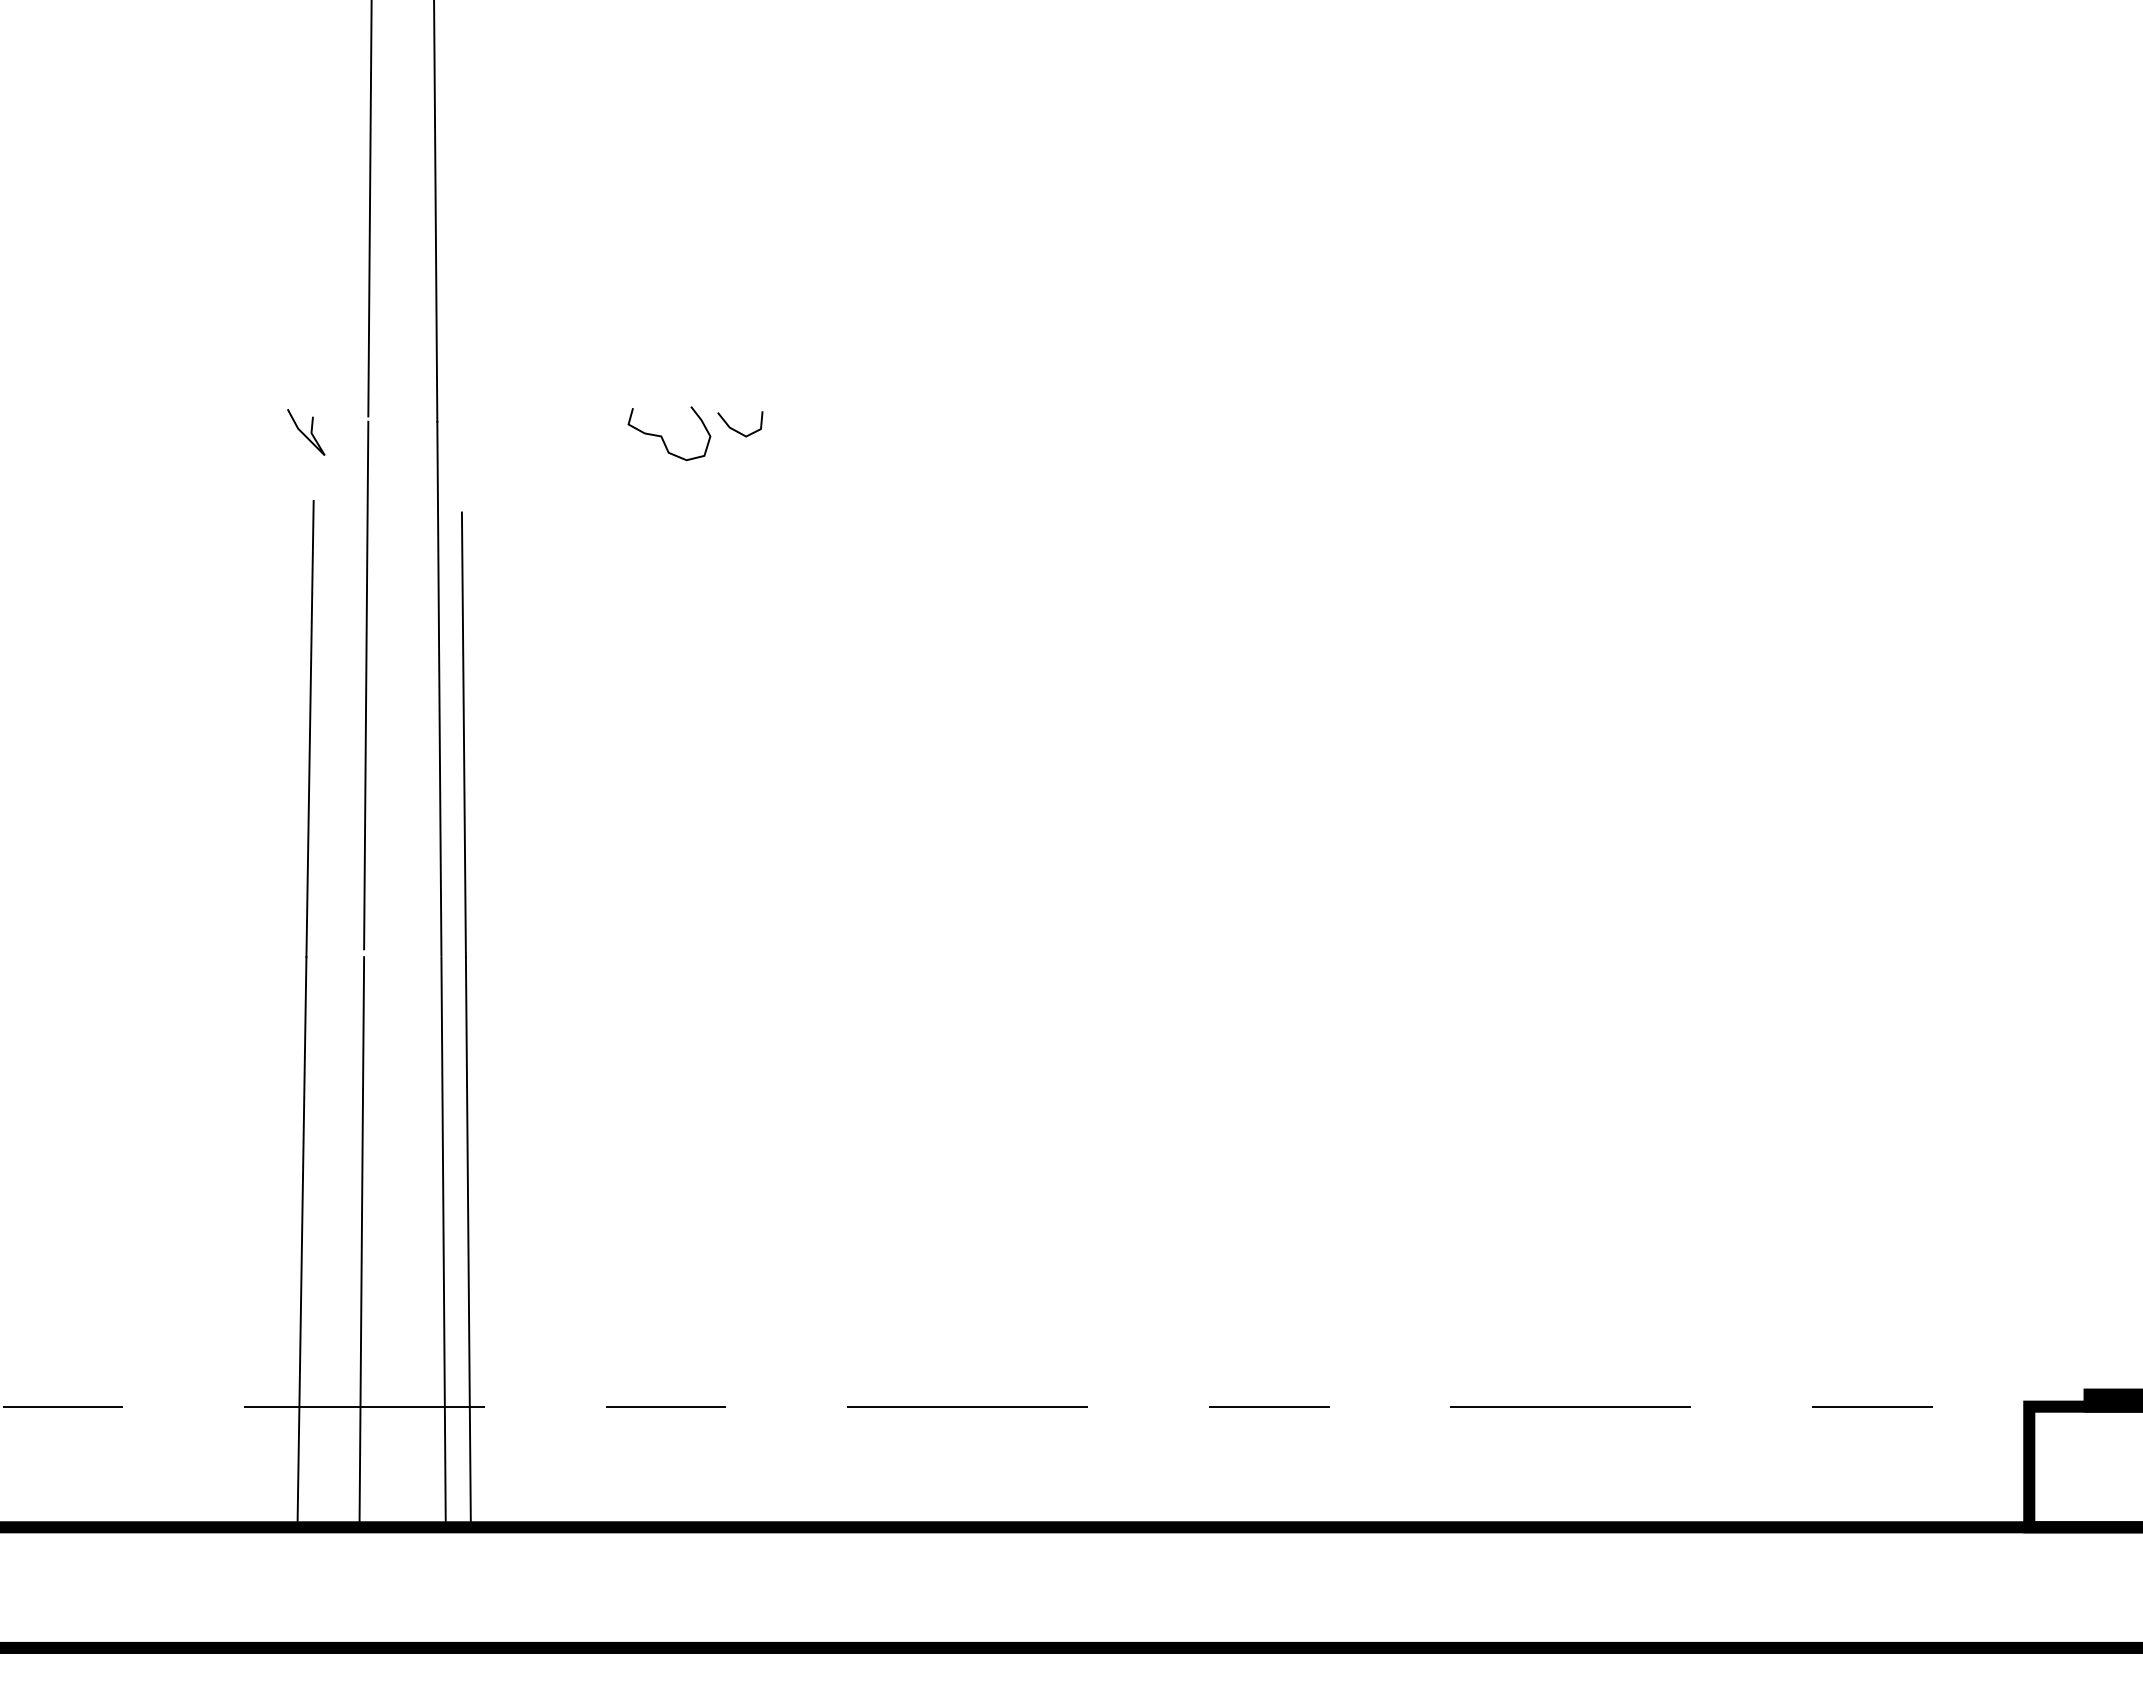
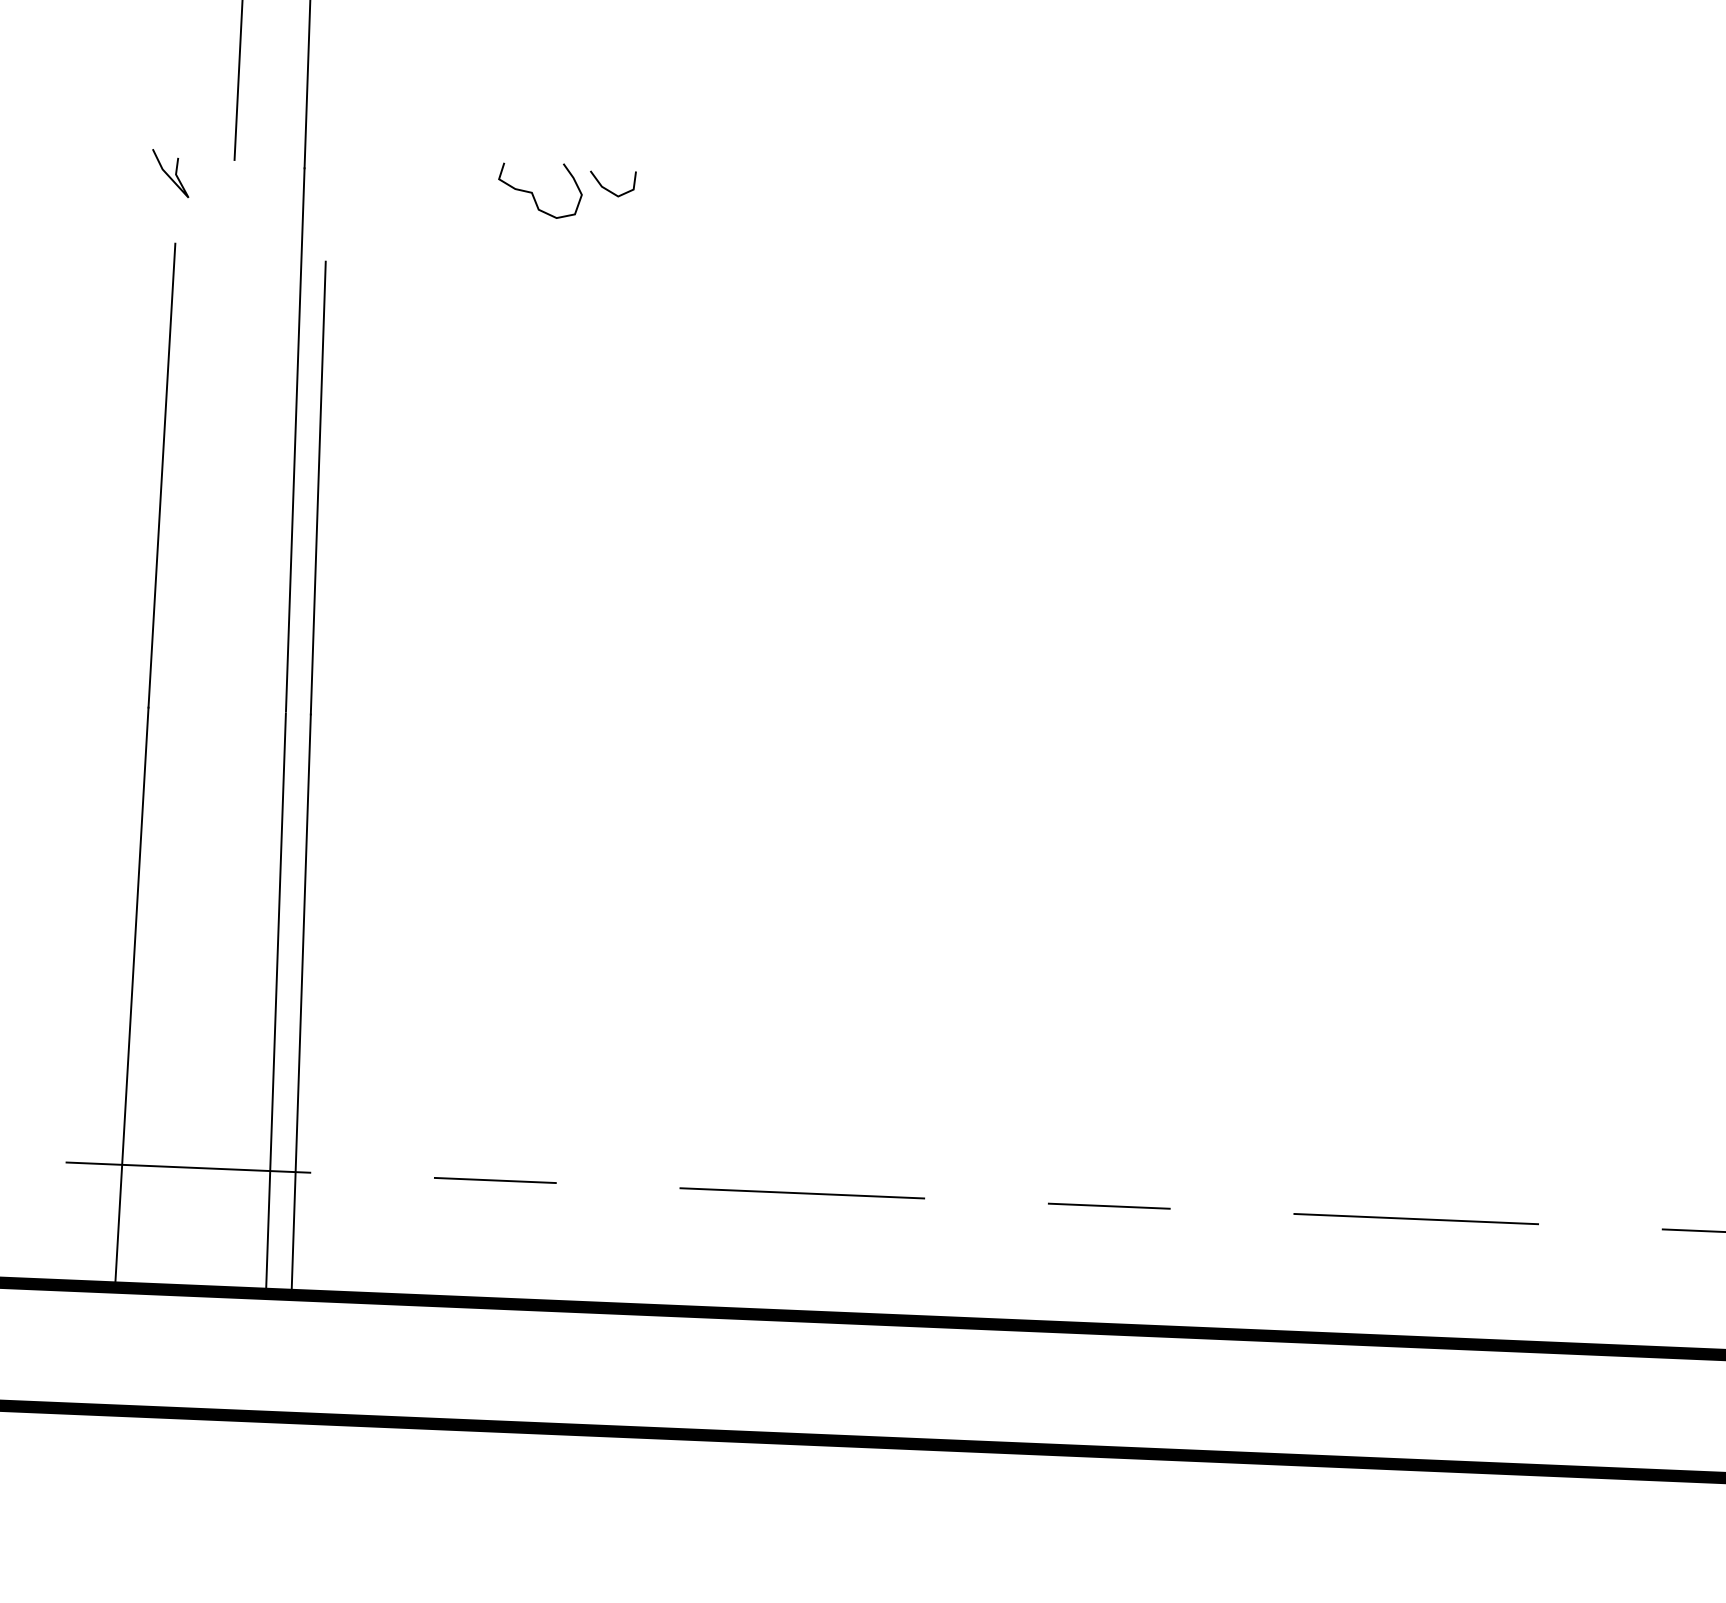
line: (366, 685) -> (221, 433), removed
line: (361, 1242) -> (192, 1000), removed

